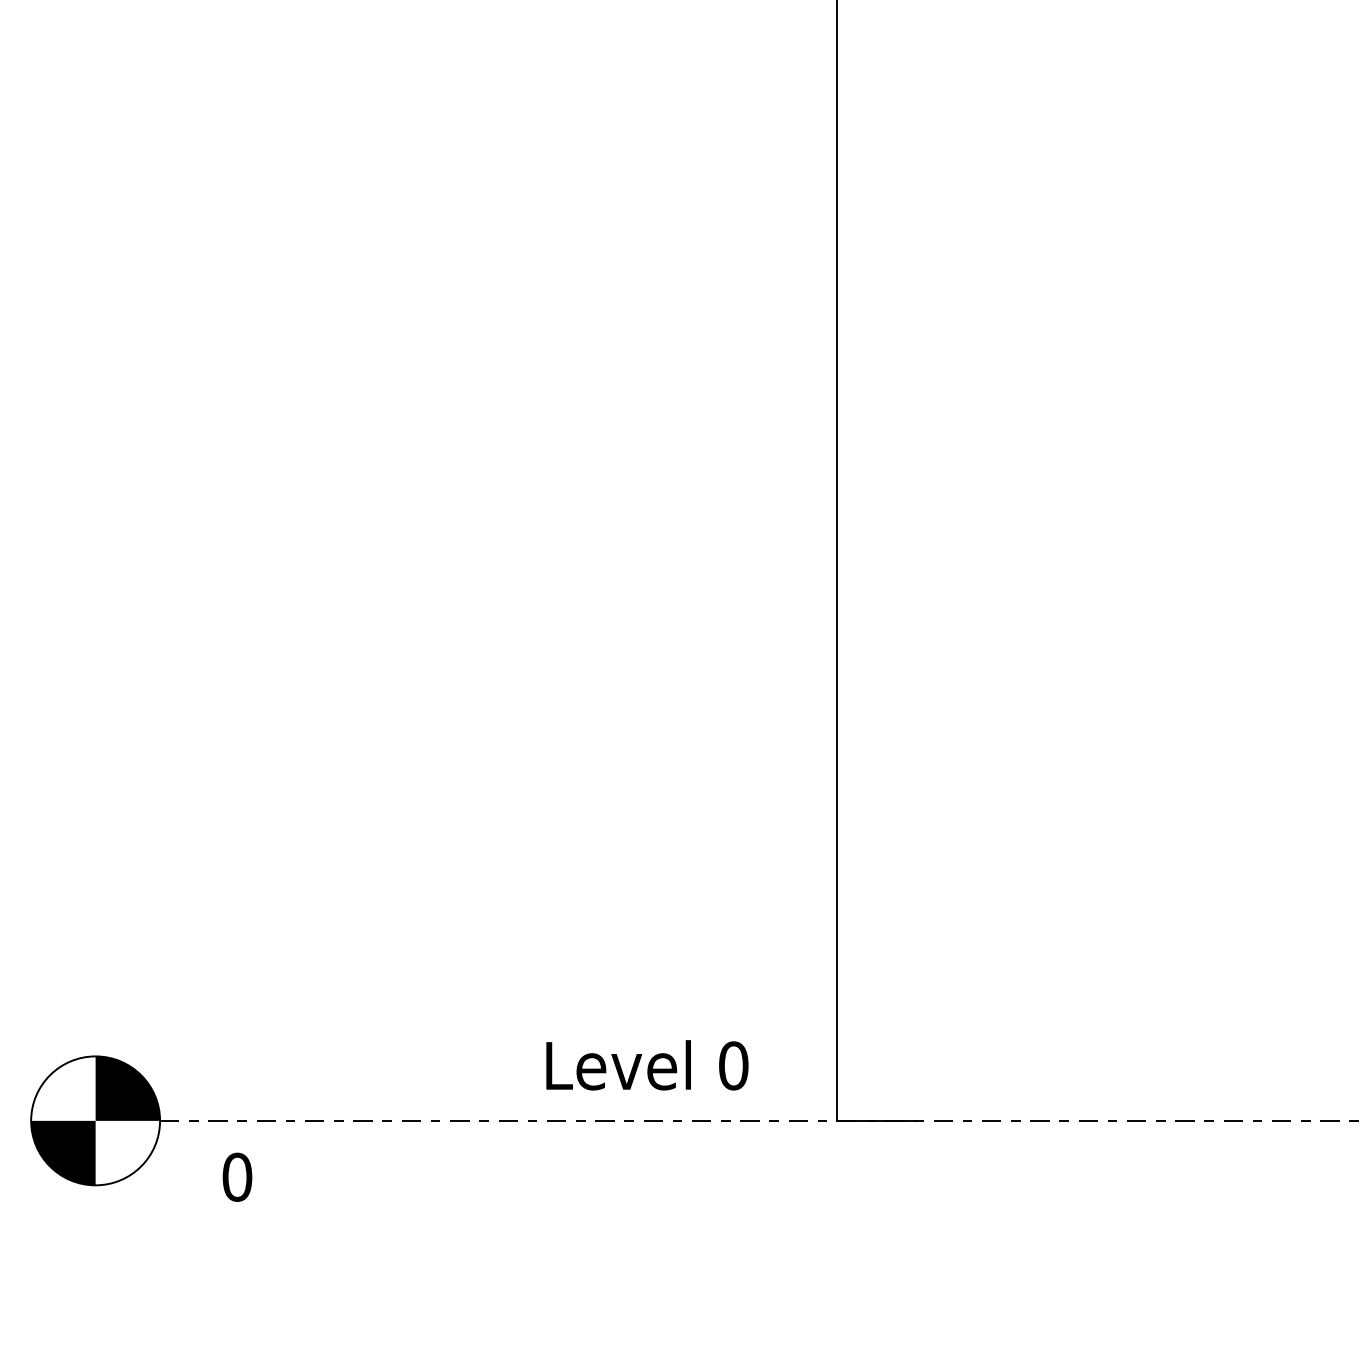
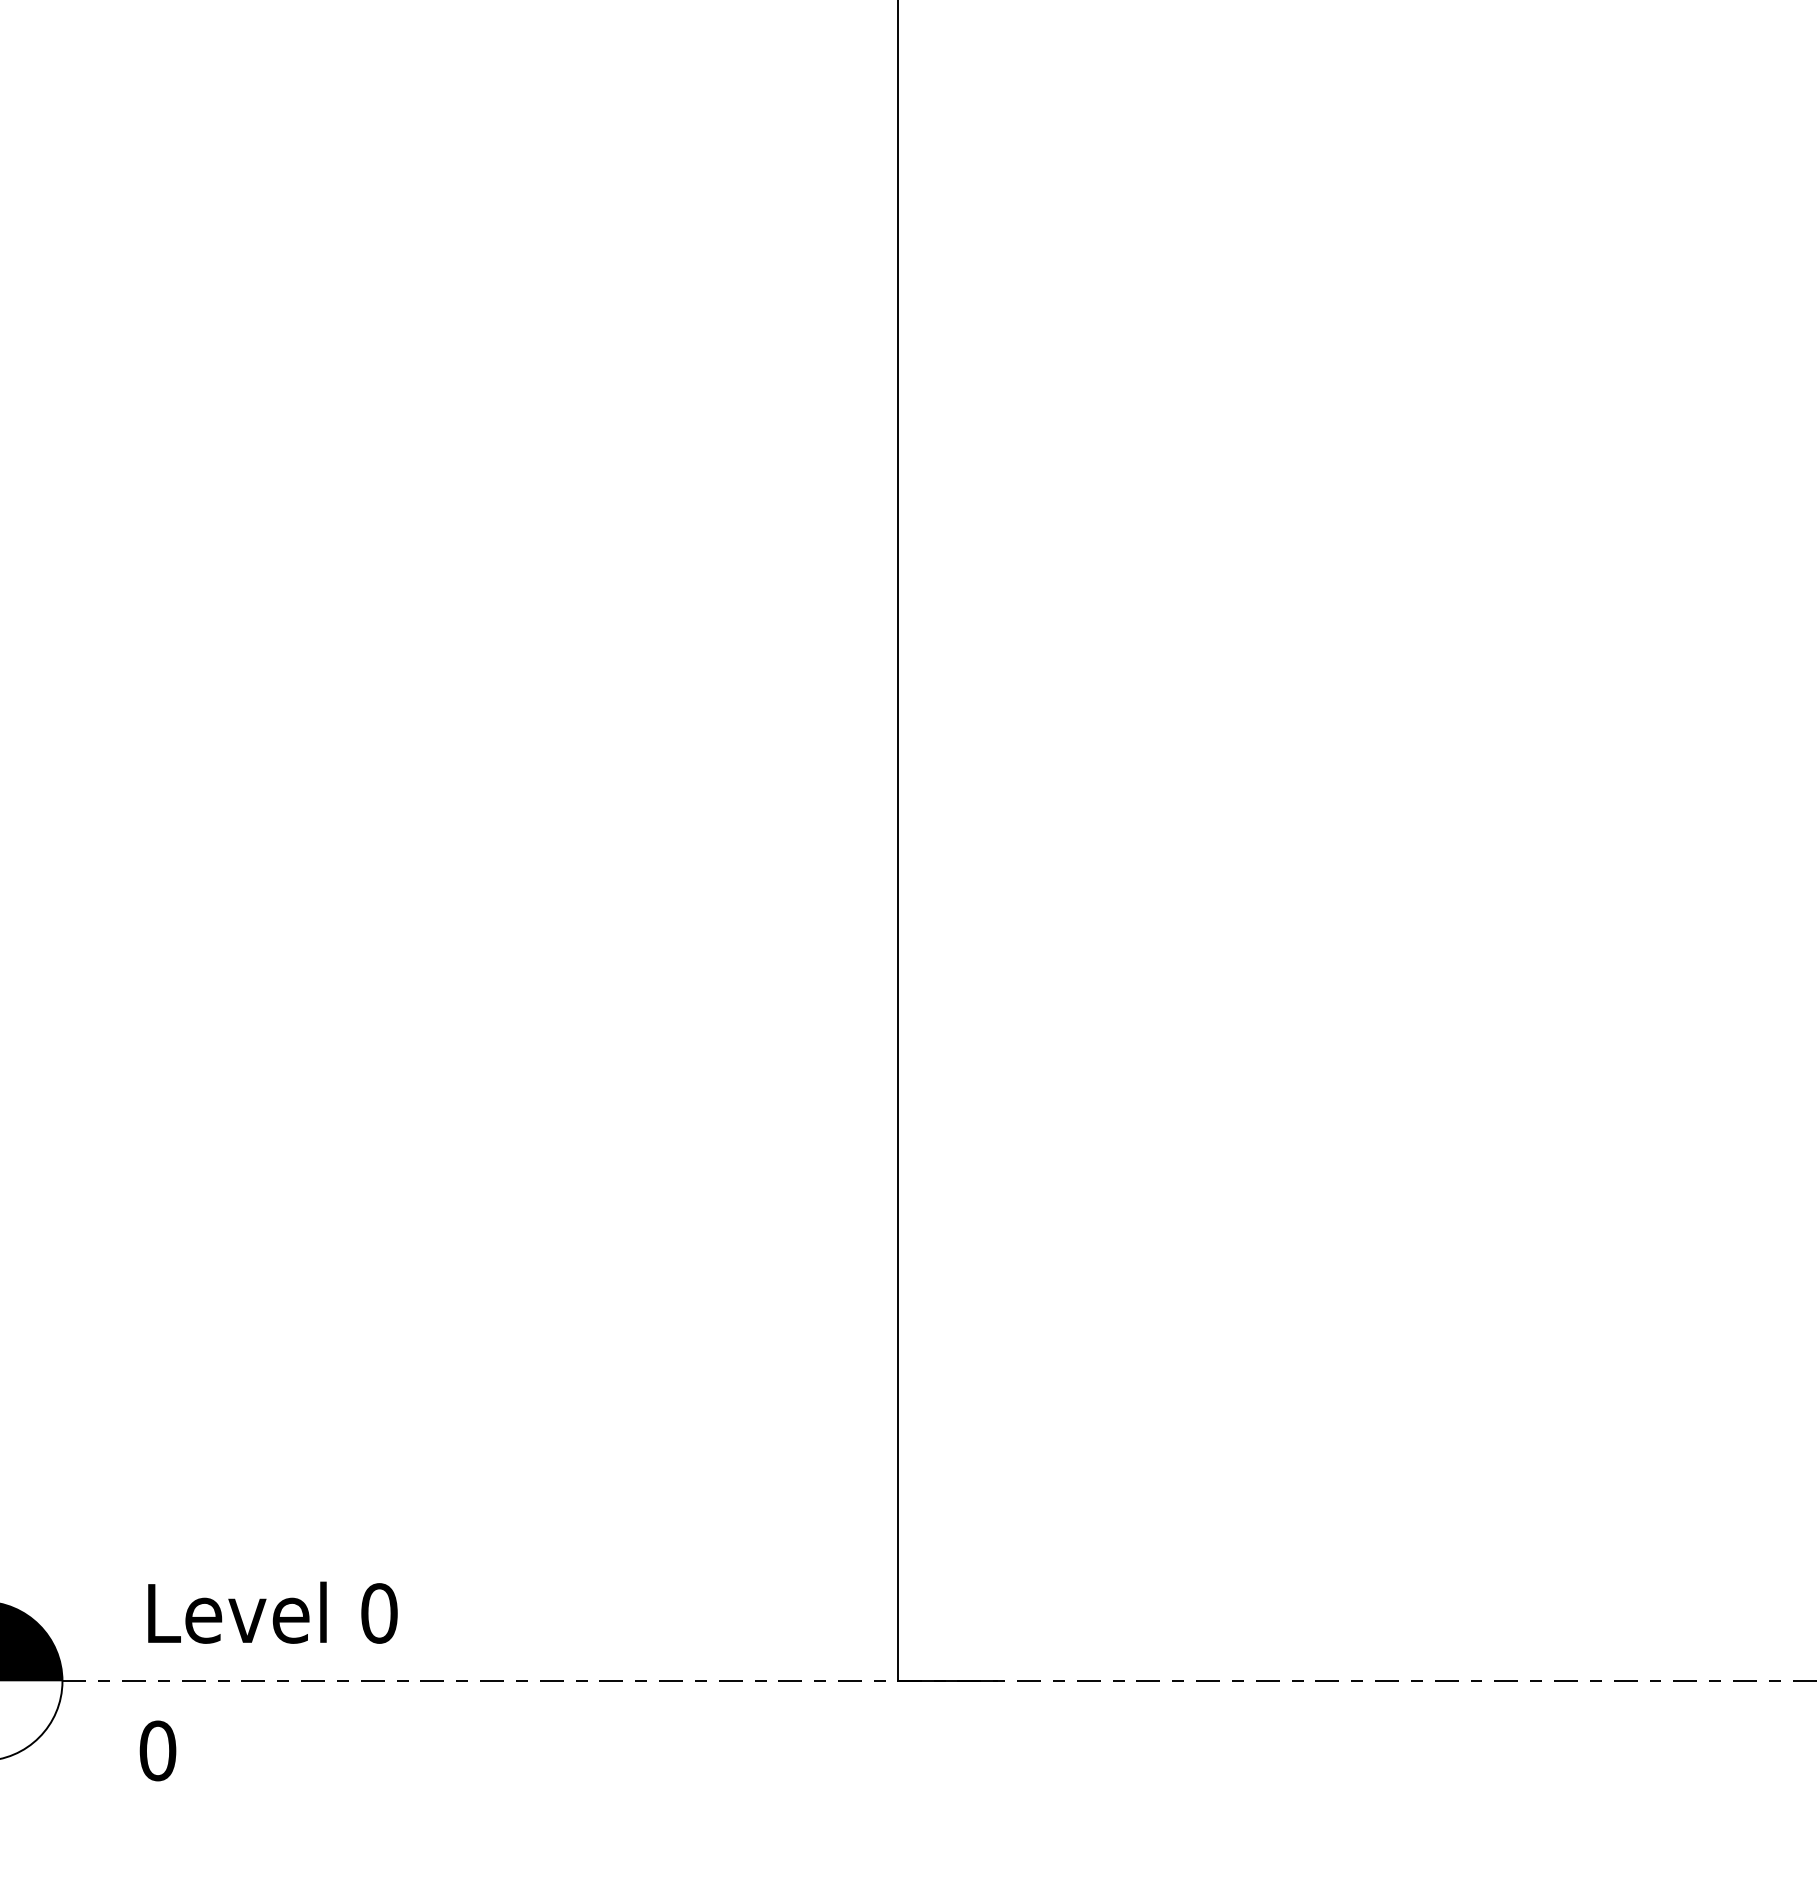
text: (647, 1065) -> (272, 1612), moved

